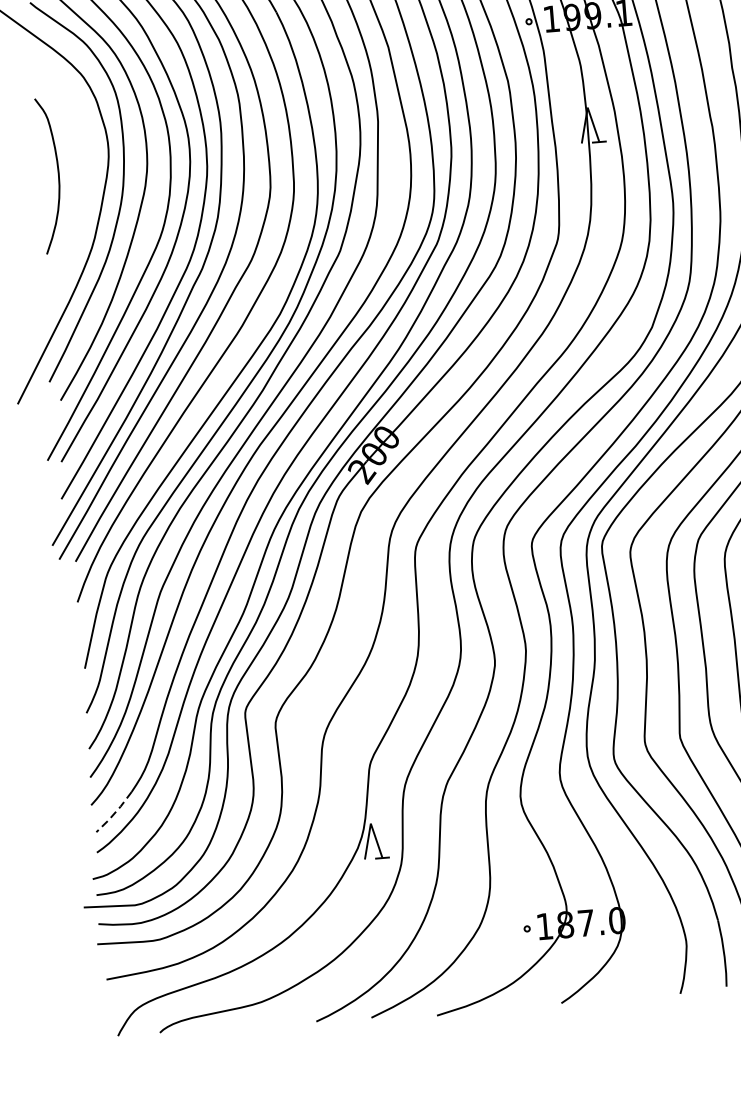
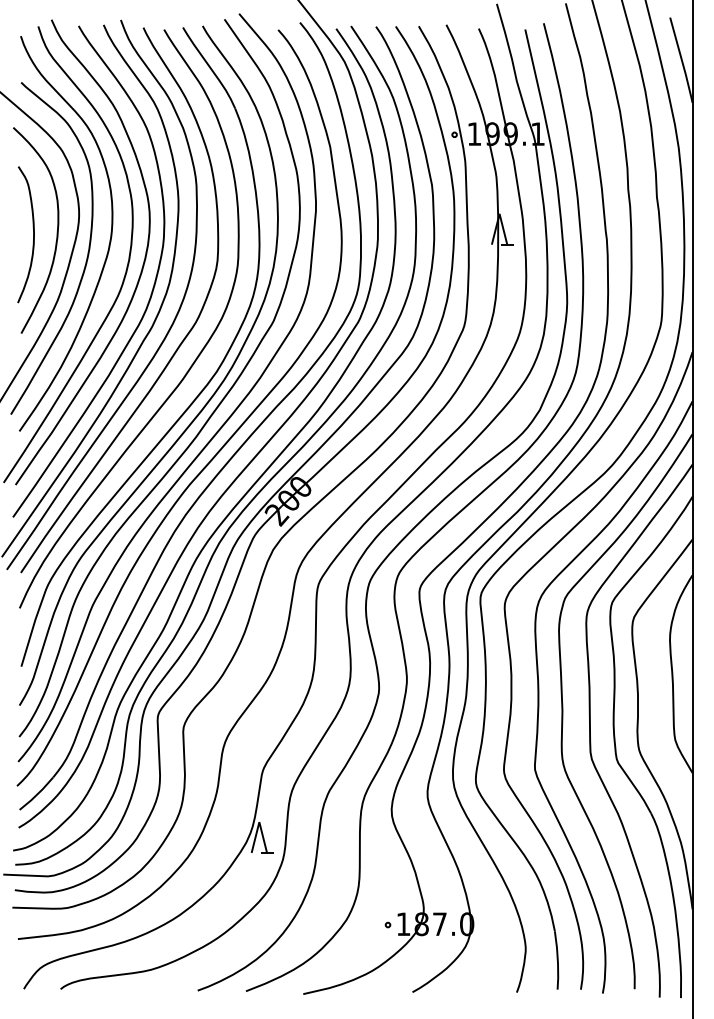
curve: (84, 169) -> (56, 231), added
line: (115, 812) -> (37, 794), dashed -> solid

